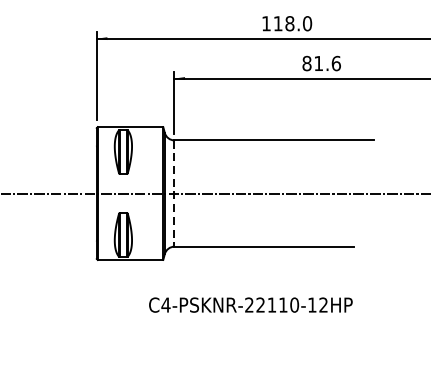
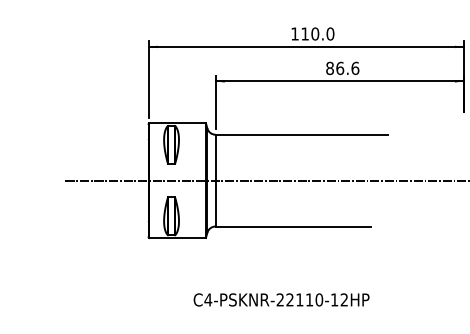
text: (290, 23) -> (315, 33), 118.0 -> 110.0
text: (319, 63) -> (340, 68), 81.6 -> 86.6
line: (174, 193) -> (215, 180), dashed -> solid
text: (250, 304) -> (281, 299), moved

